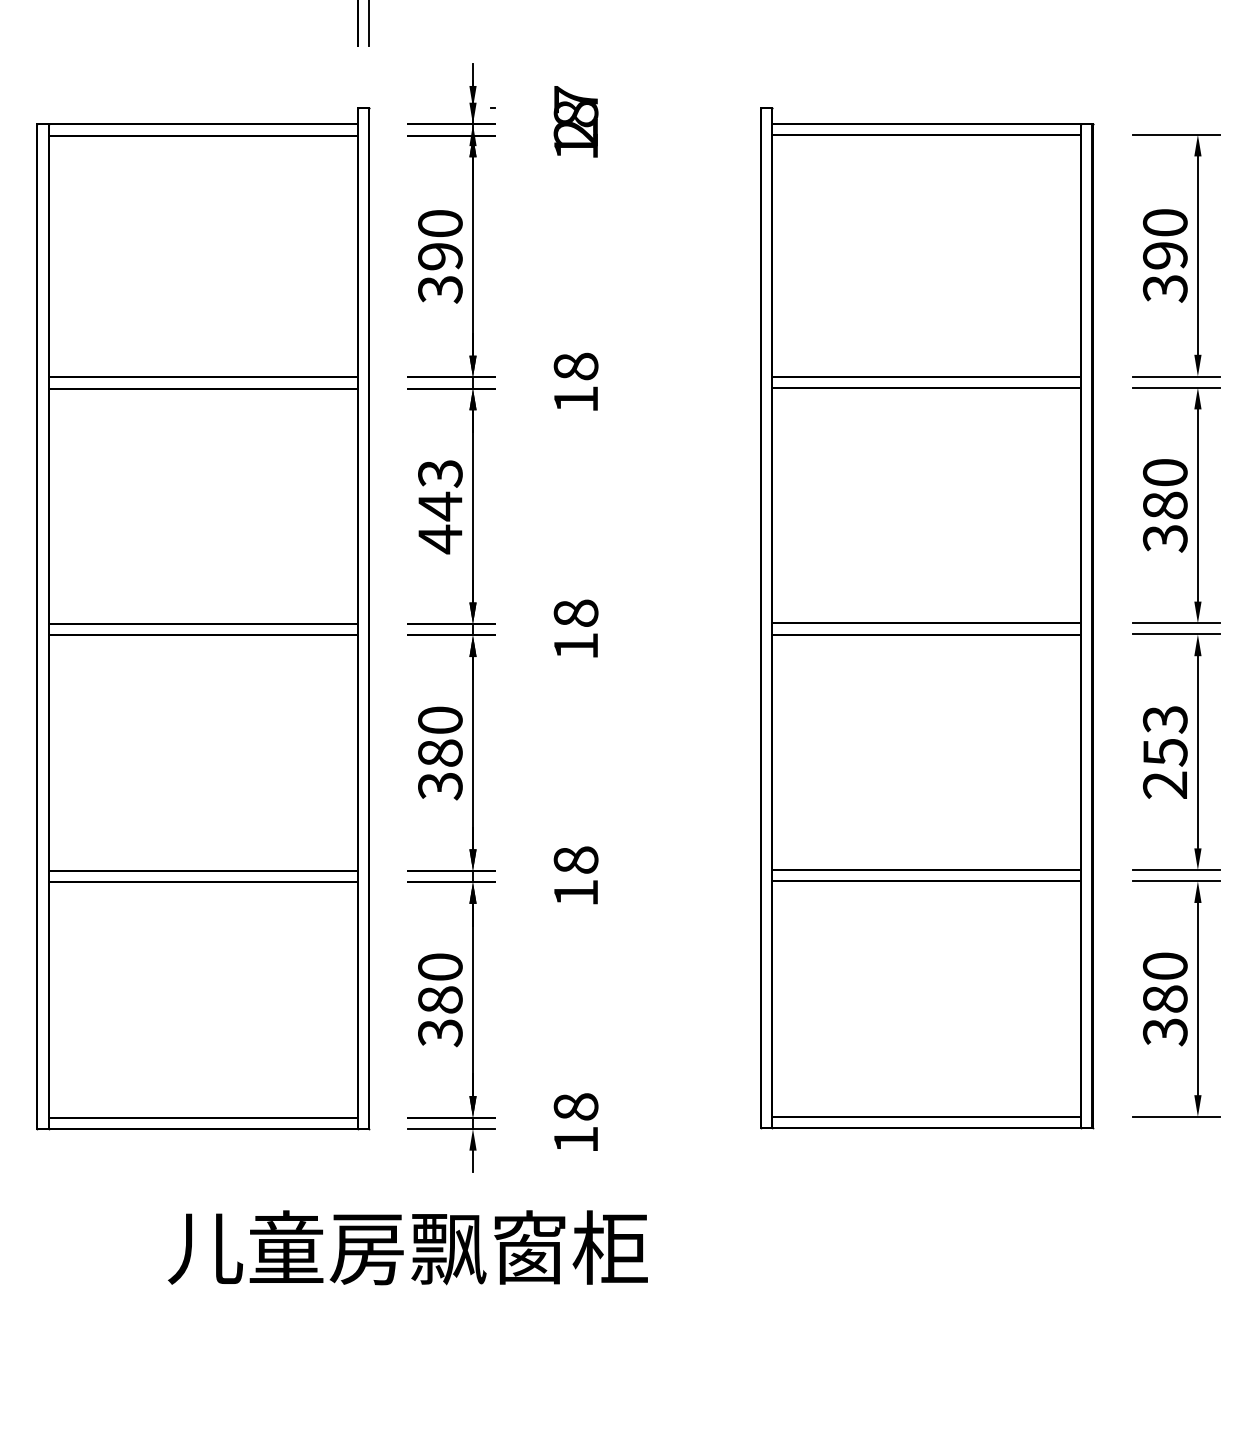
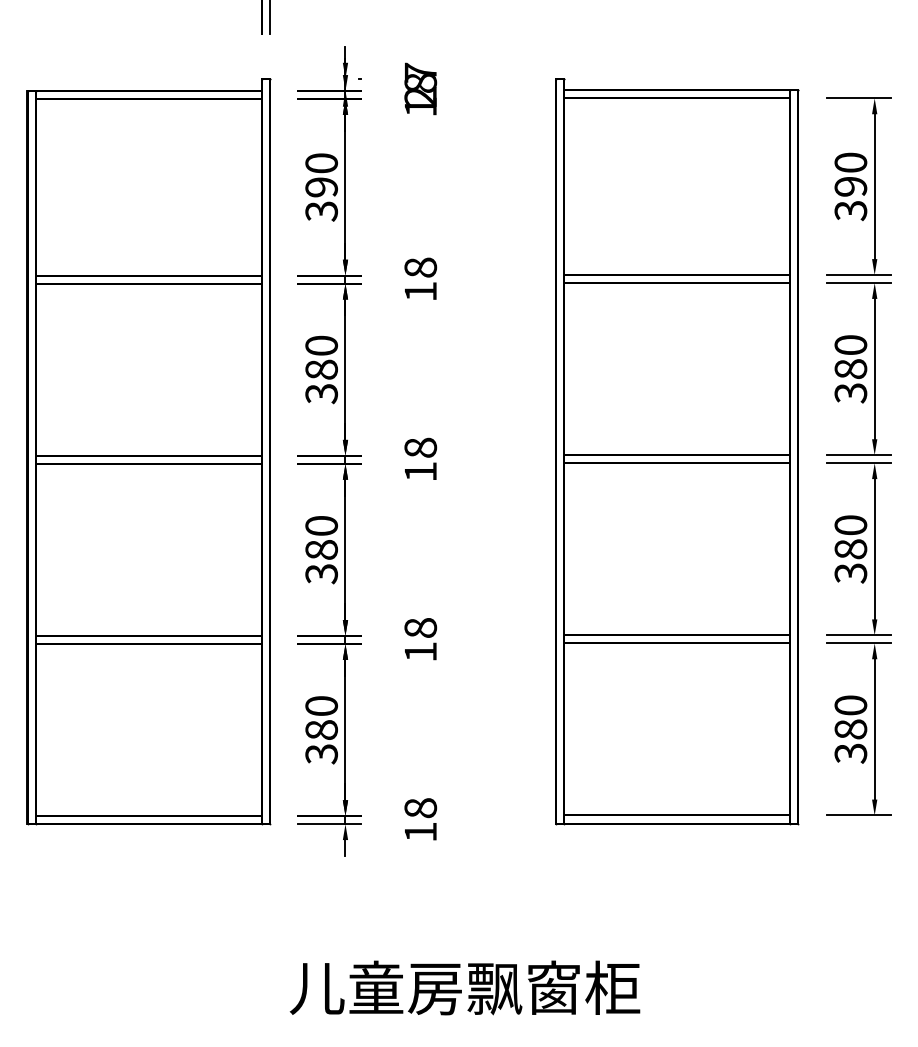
text: (440, 506) -> (321, 369), 443 -> 380
text: (1164, 752) -> (850, 549), 253 -> 380
text: (407, 1247) -> (464, 987), moved

